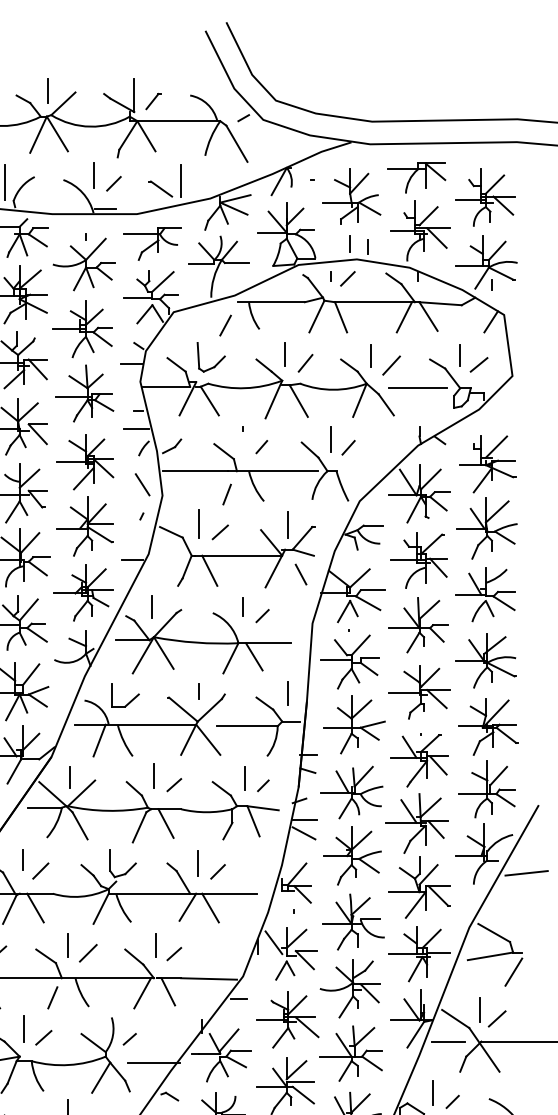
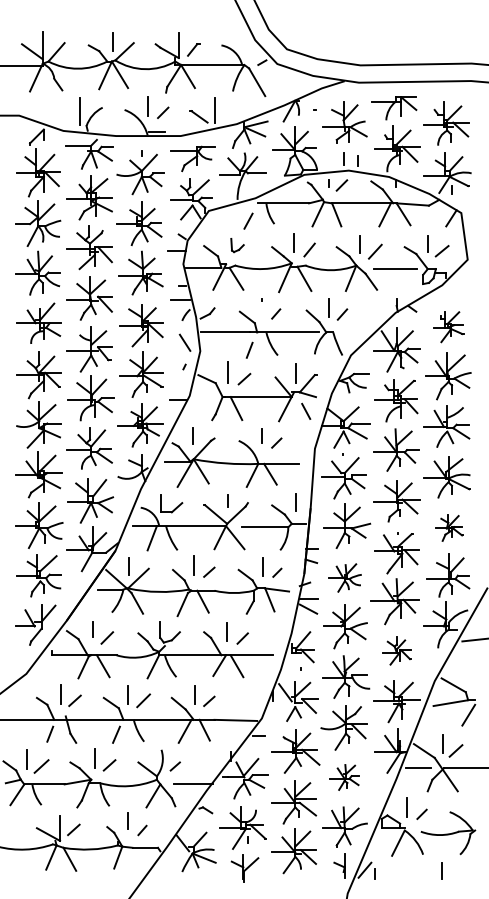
part: (211, 357) -> (237, 245), size x0.6
part: (487, 463) -> (448, 326), size x0.7
part: (488, 727) -> (449, 528), size x0.6
part: (351, 791) -> (344, 577), size x0.7
part: (419, 887) -> (396, 650), size x0.6
part: (351, 1053) -> (344, 777), size x0.6

